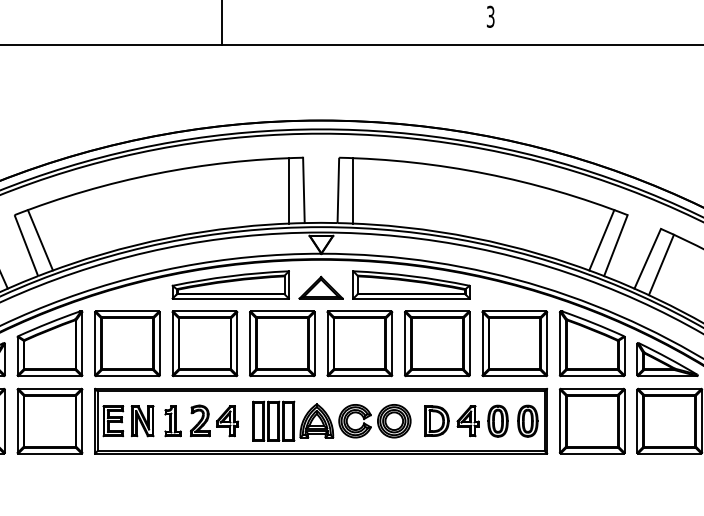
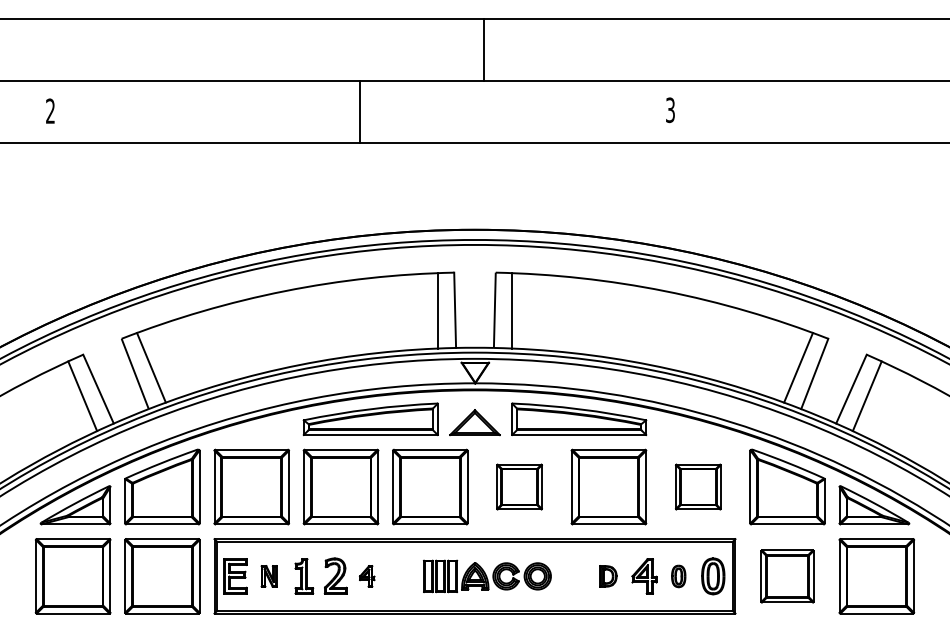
part: (359, 343) -> (519, 486), size x0.6
part: (515, 343) -> (698, 486), size x0.6
part: (142, 421) -> (268, 576), size x0.6
part: (227, 421) -> (367, 576), size x0.6
part: (331, 421) -> (487, 576), size x0.7
part: (436, 421) -> (608, 576), size x0.6
part: (497, 421) -> (678, 576), size x0.6
part: (592, 421) -> (787, 576), size x0.7

